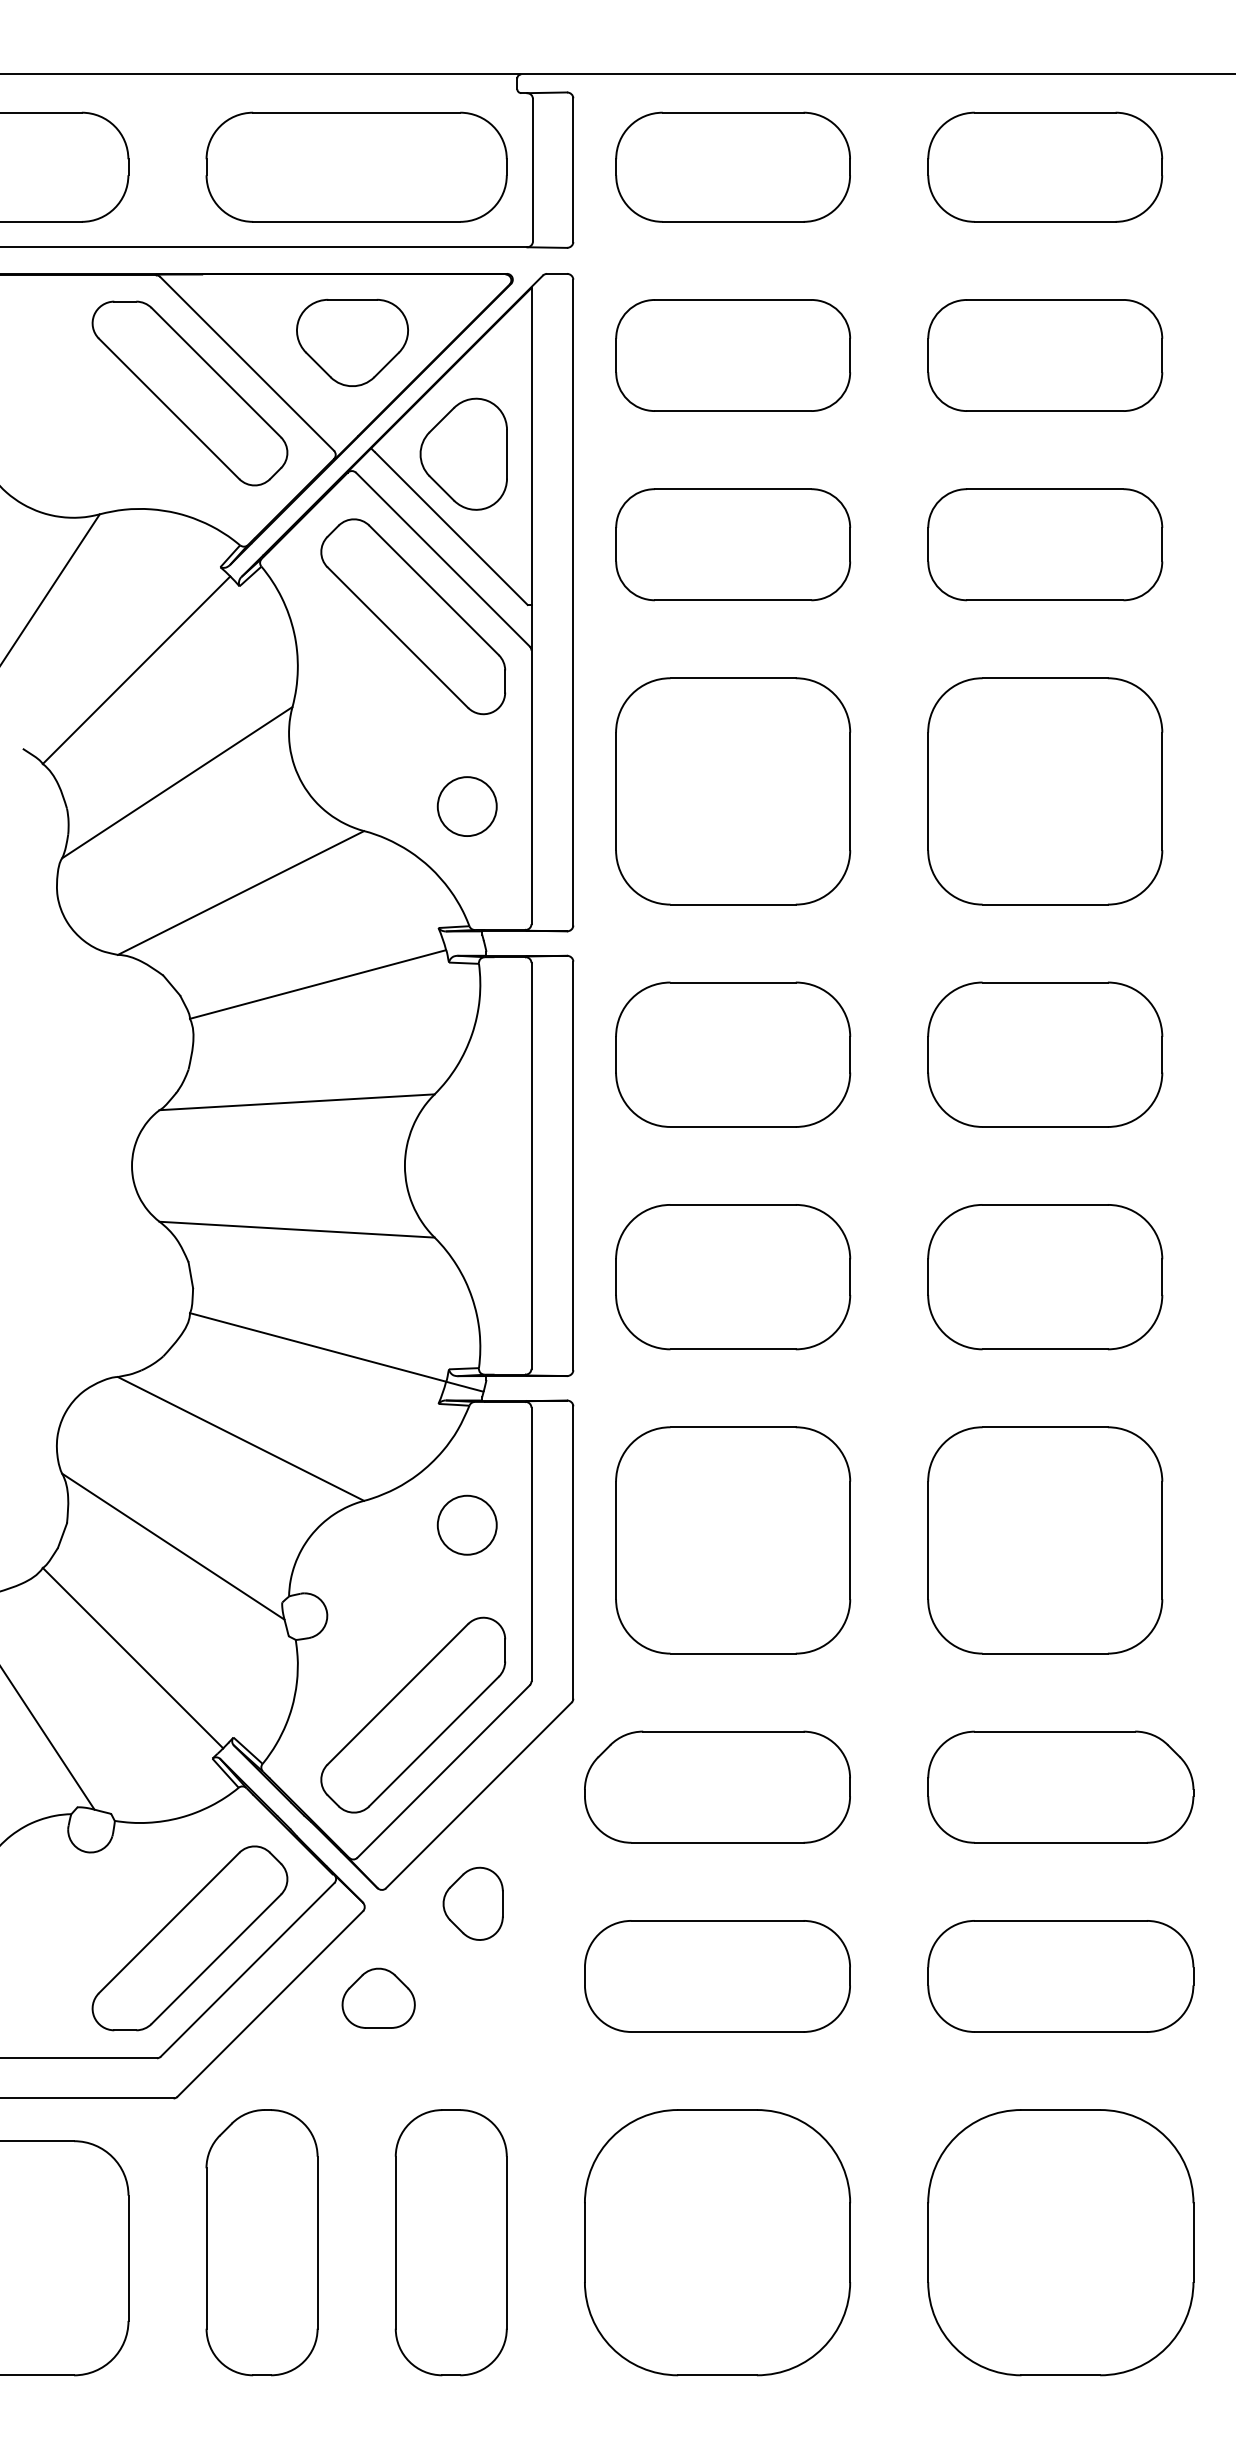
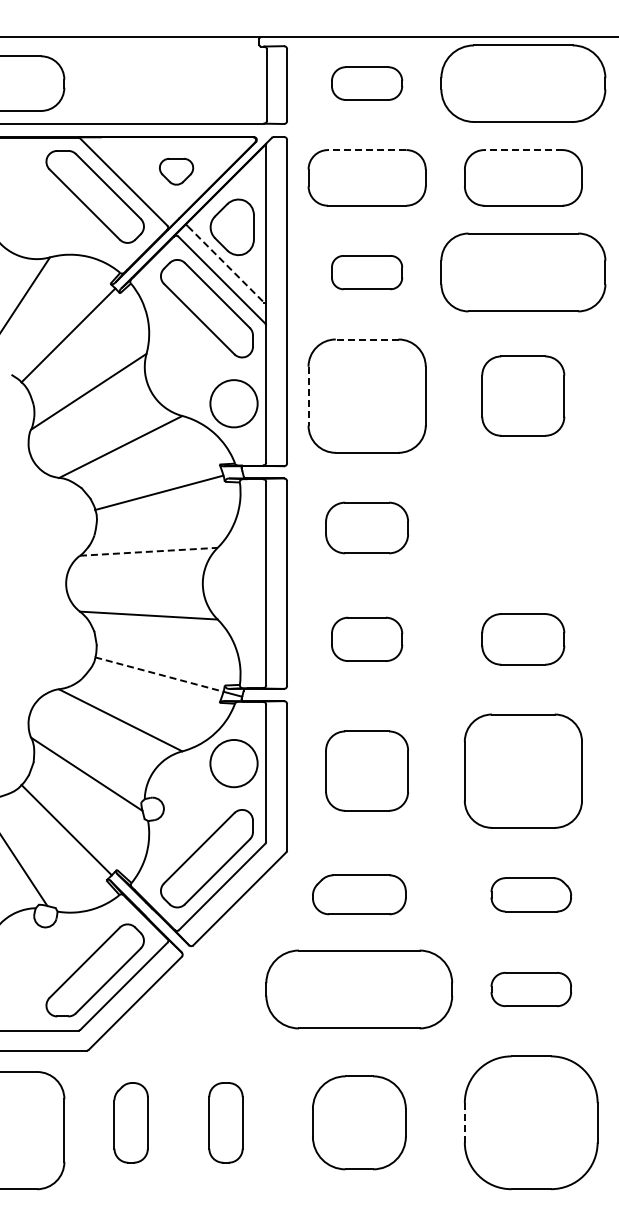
part: (356, 166) -> (178, 83), removed
part: (731, 166) -> (366, 83), size x0.6
part: (1045, 166) -> (523, 83), size x1.4
line: (731, 300) -> (366, 150), solid -> dashed
line: (1043, 300) -> (522, 150), solid -> dashed
part: (352, 342) -> (176, 171), size x0.6
line: (452, 528) -> (226, 264), solid -> dashed
part: (731, 544) -> (366, 272), size x0.6
part: (1045, 544) -> (523, 272), size x1.4
line: (731, 678) -> (366, 339), solid -> dashed
part: (1043, 790) -> (522, 395), size x0.7
line: (616, 792) -> (308, 396), solid -> dashed
circle: (466, 806) -> (233, 403), size x1.6
part: (731, 1053) -> (366, 527), size x0.7
part: (1043, 1053) -> (522, 527), removed
line: (296, 1101) -> (148, 551), solid -> dashed
part: (731, 1277) -> (366, 639), size x0.6
part: (1043, 1277) -> (522, 639), size x0.7
line: (318, 1347) -> (159, 674), solid -> dashed
circle: (466, 1525) -> (233, 763), size x1.6
part: (731, 1539) -> (366, 770), size x0.7
part: (717, 1786) -> (359, 894), size x0.7
part: (1061, 1786) -> (531, 894), size x0.6
part: (472, 1904) -> (236, 953), removed
part: (717, 1976) -> (359, 989), size x1.4
part: (1061, 1976) -> (531, 989), size x0.6
part: (378, 1998) -> (189, 1000), removed
part: (260, 2242) -> (130, 1122), size x0.6
part: (450, 2242) -> (225, 1122), size x0.6
part: (717, 2242) -> (359, 1122), size x0.7
line: (927, 2242) -> (464, 1122), solid -> dashed

